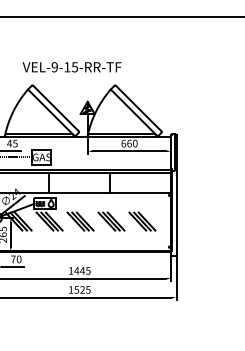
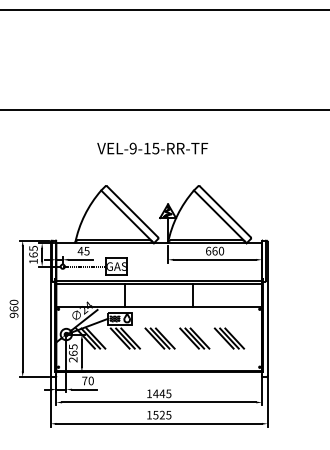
text: (71, 67) -> (152, 148), moved

